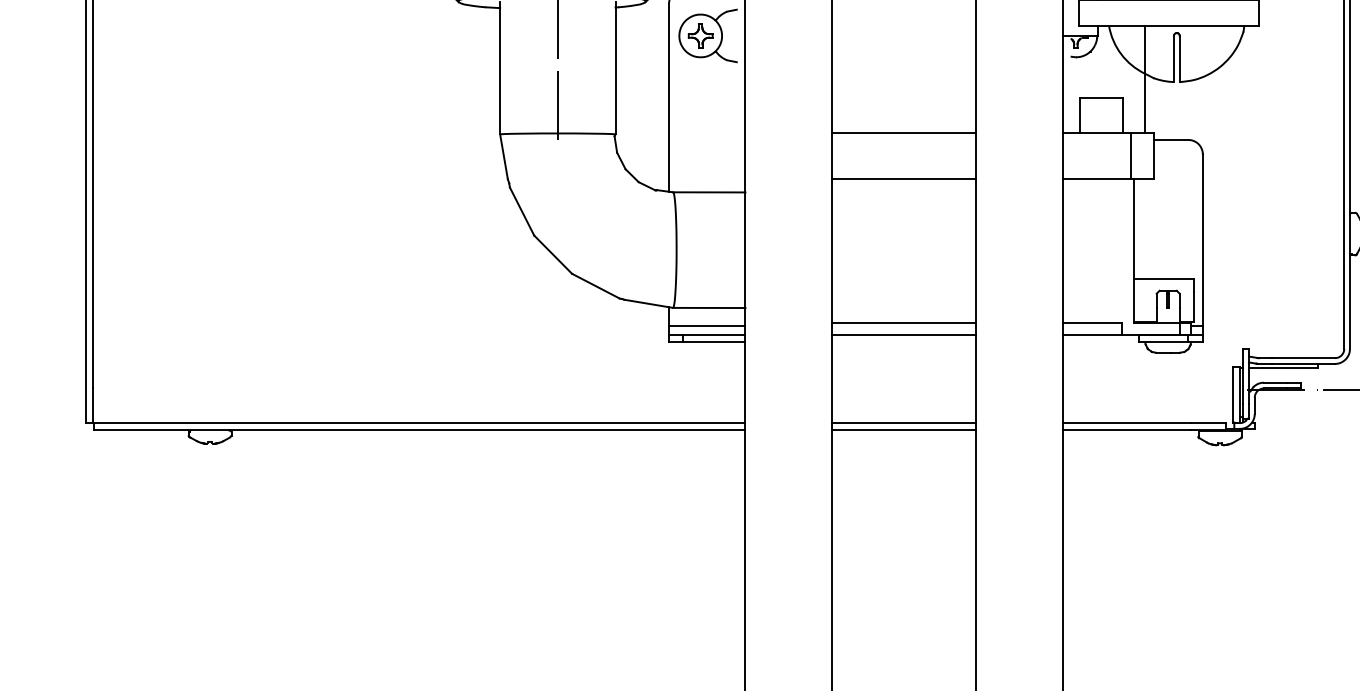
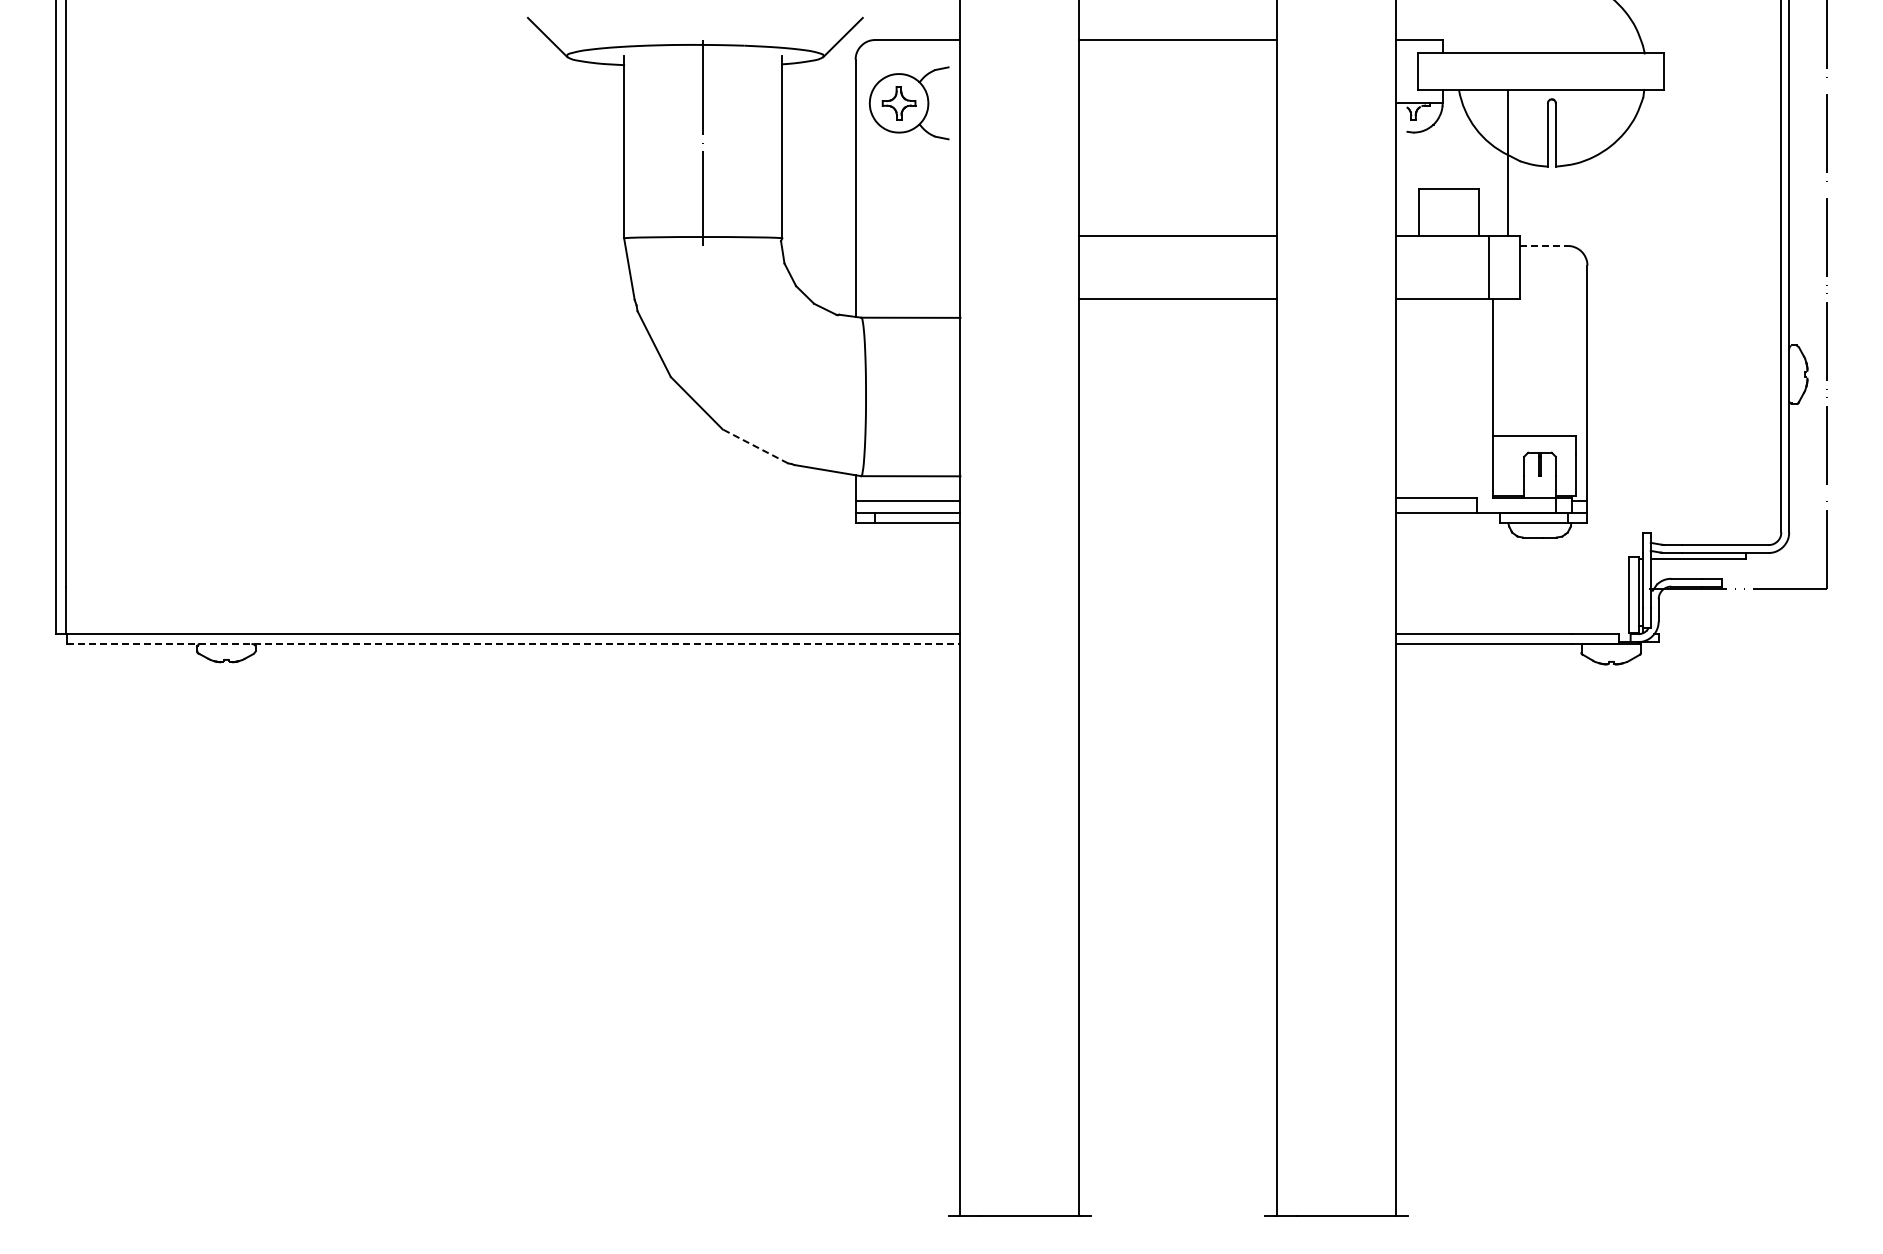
line: (1170, 140) -> (1543, 246), solid -> dashed
line: (595, 286) -> (755, 446), solid -> dashed
line: (903, 323) -> (1177, 497), removed
line: (903, 335) -> (1177, 513), removed
line: (903, 423) -> (1177, 634), removed
line: (419, 430) -> (513, 644), solid -> dashed
line: (903, 430) -> (1177, 644), removed

